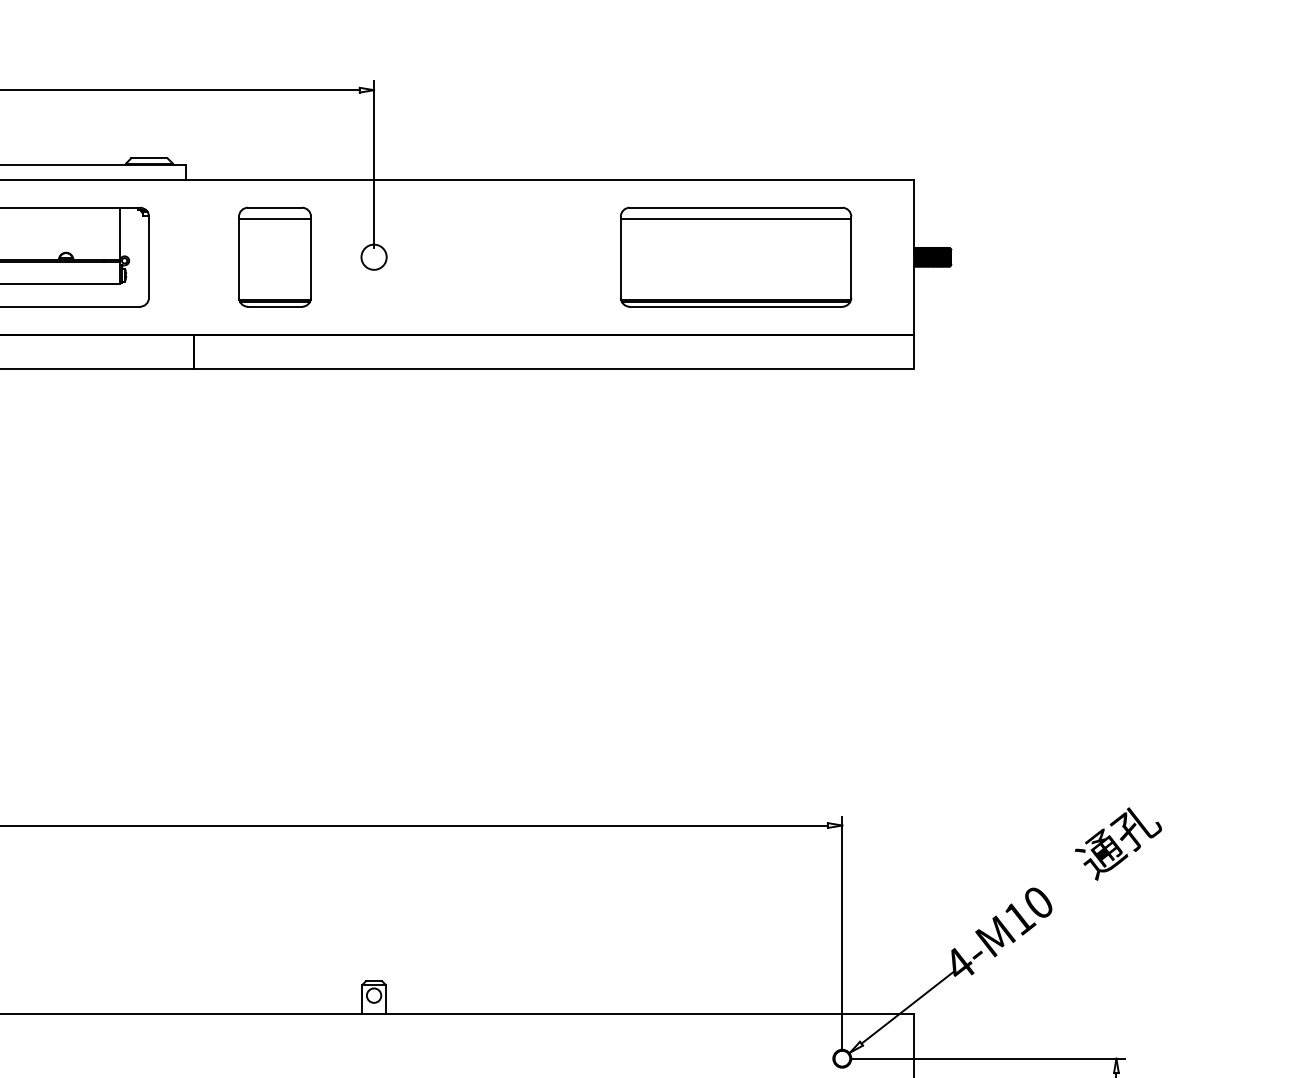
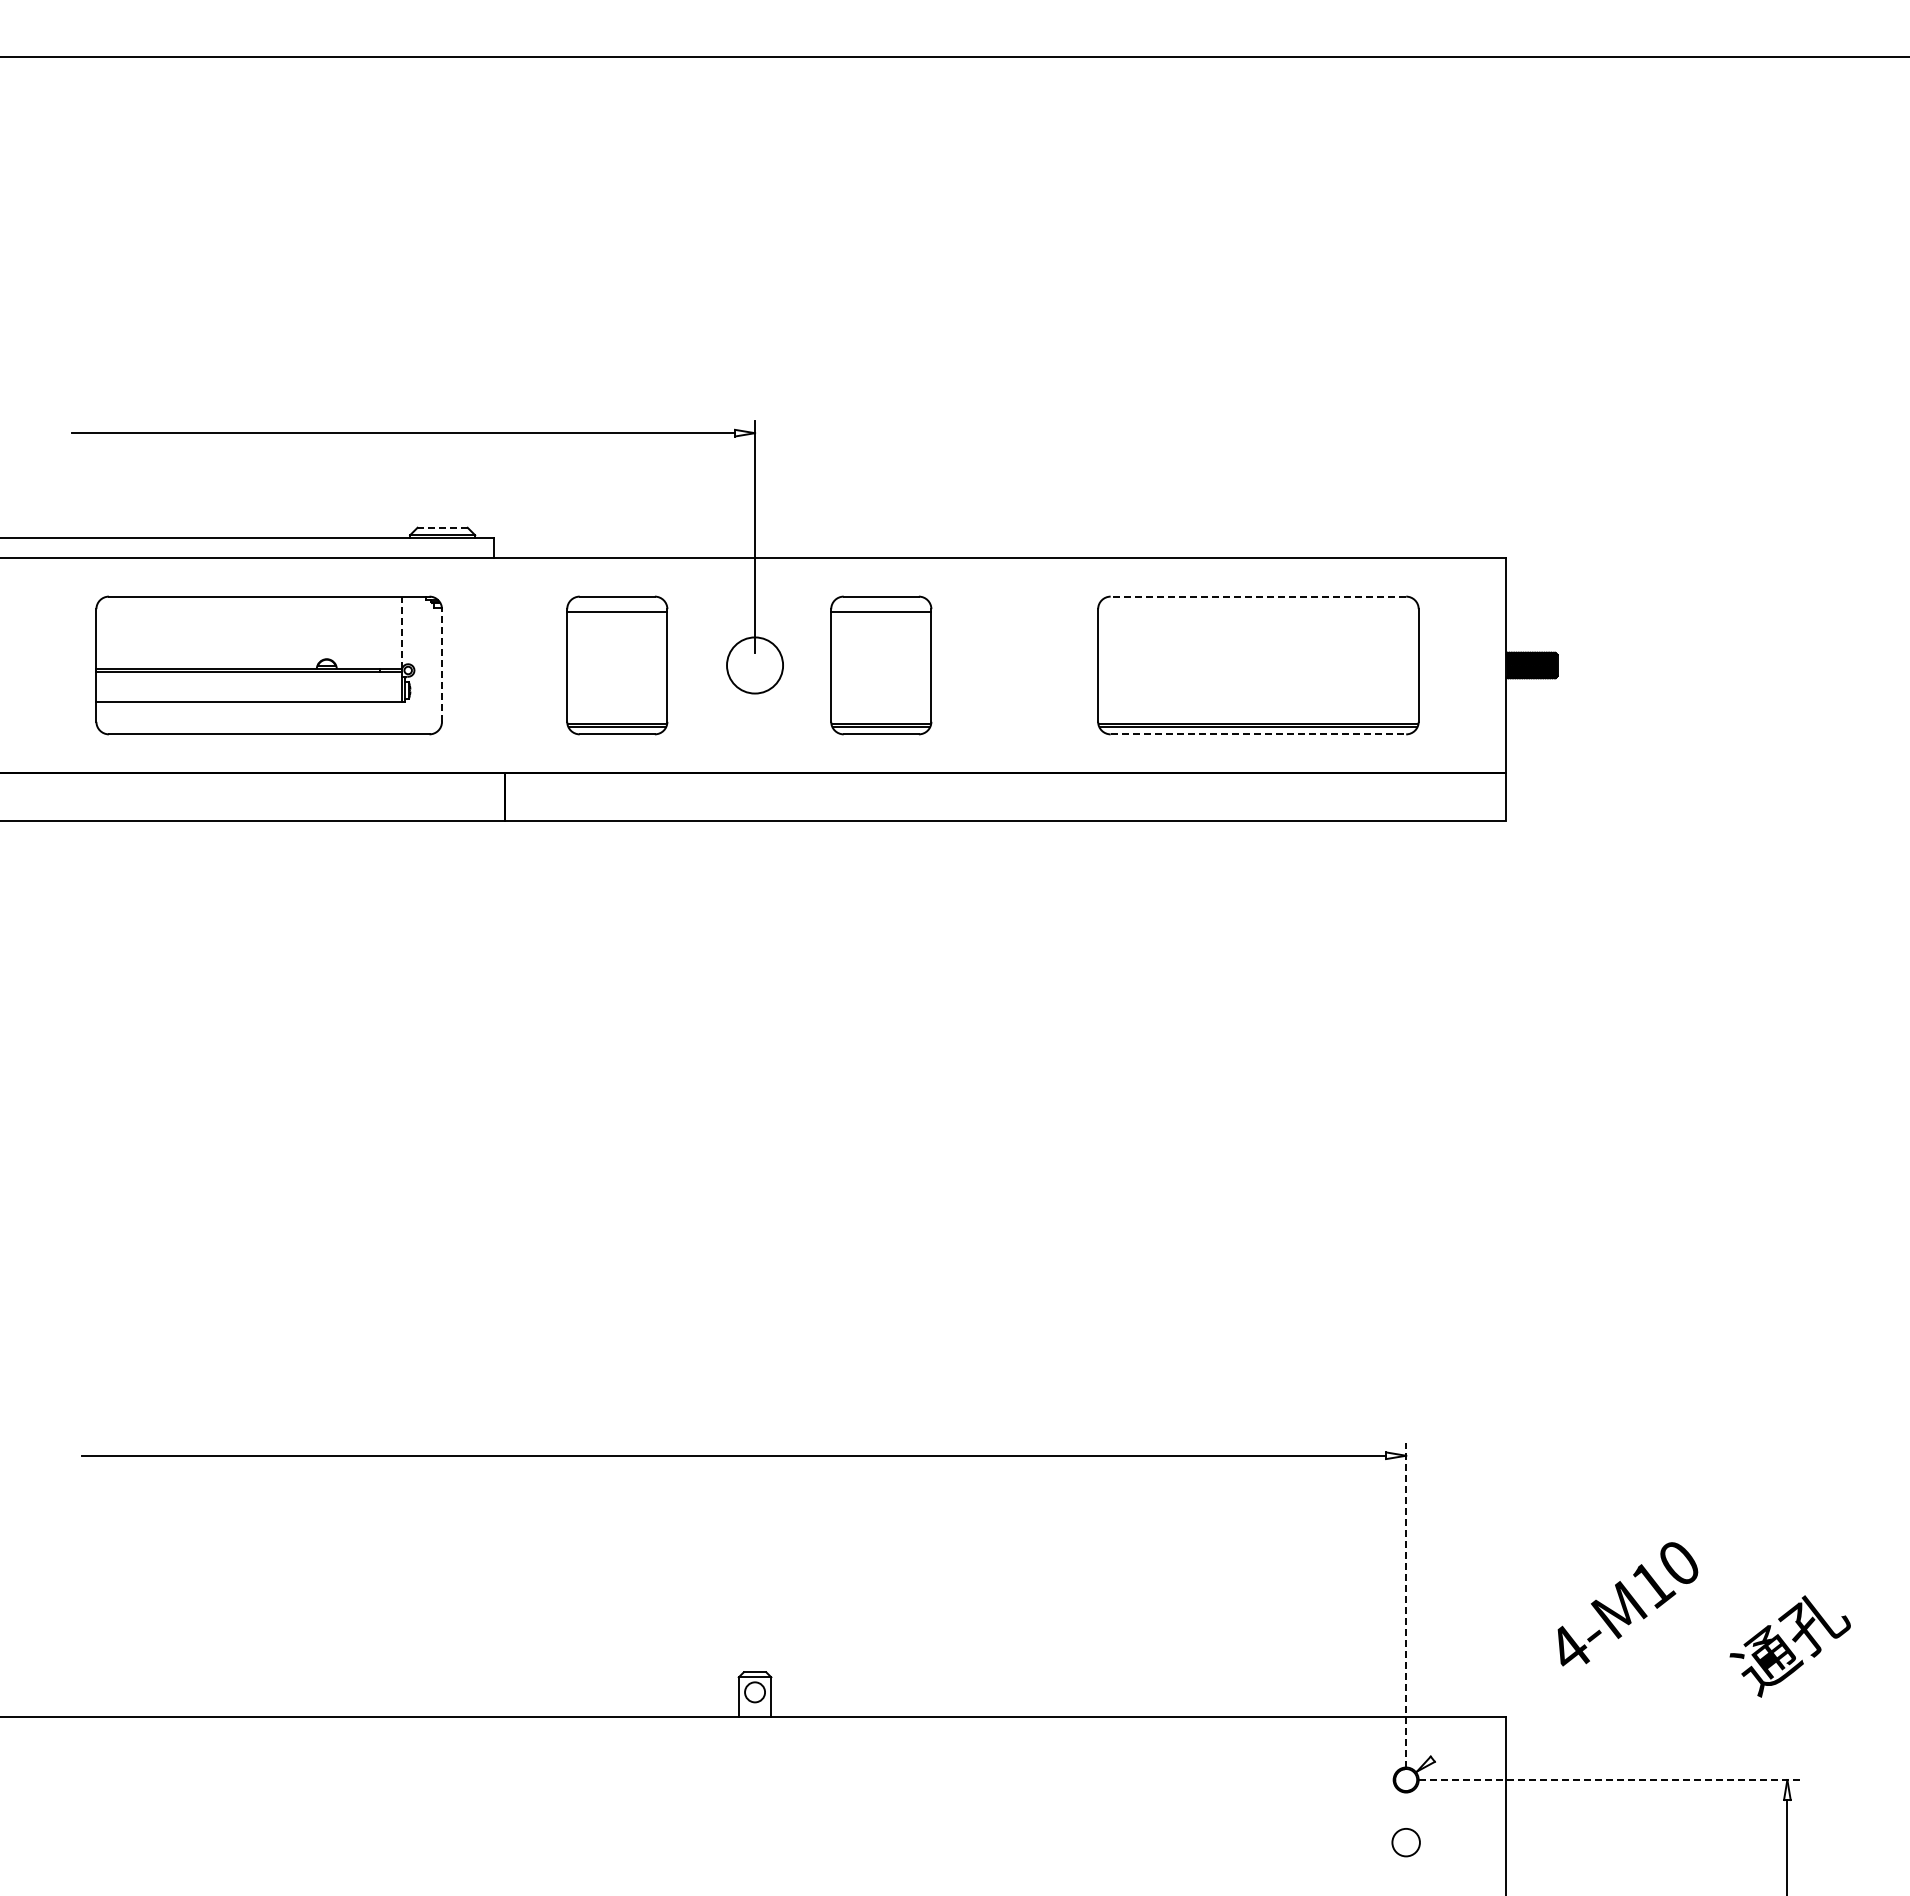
line: (149, 158) -> (442, 527), solid -> dashed
line: (736, 207) -> (1258, 596), solid -> dashed
line: (736, 218) -> (1258, 611), removed
line: (119, 233) -> (401, 632), solid -> dashed
line: (149, 257) -> (442, 665), solid -> dashed
circle: (373, 257) -> (754, 665), size x1.6
part: (465, 257) -> (881, 665), added
line: (736, 306) -> (1258, 734), solid -> dashed
text: (1117, 844) -> (1789, 1646), moved
line: (842, 932) -> (1406, 1604), solid -> dashed
line: (907, 1007) -> (1497, 1708), removed
line: (988, 1059) -> (1609, 1780), solid -> dashed

